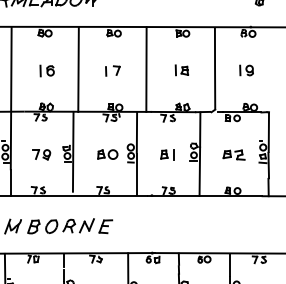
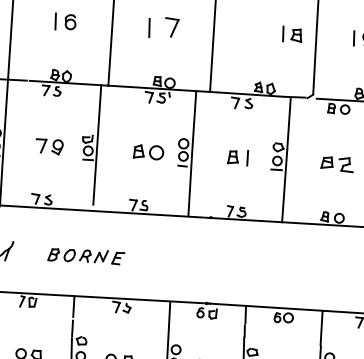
part: (112, 70) -> (163, 27), size x1.4
part: (181, 70) -> (291, 34), moved
part: (70, 226) -> (86, 256), size x0.6

